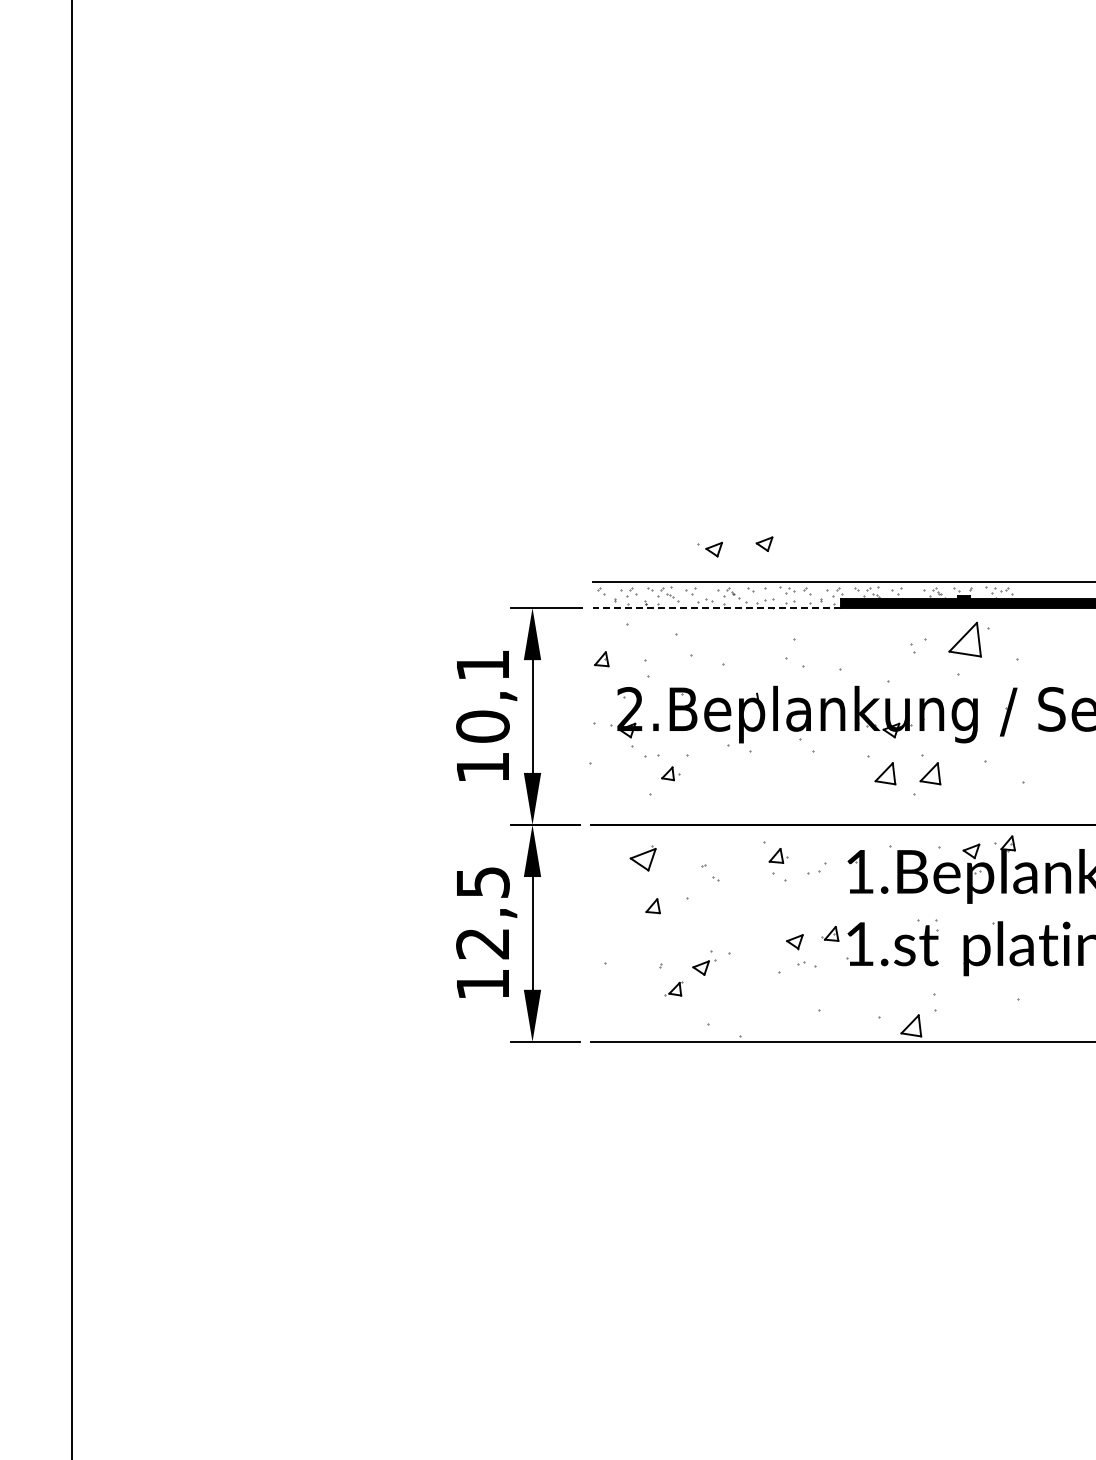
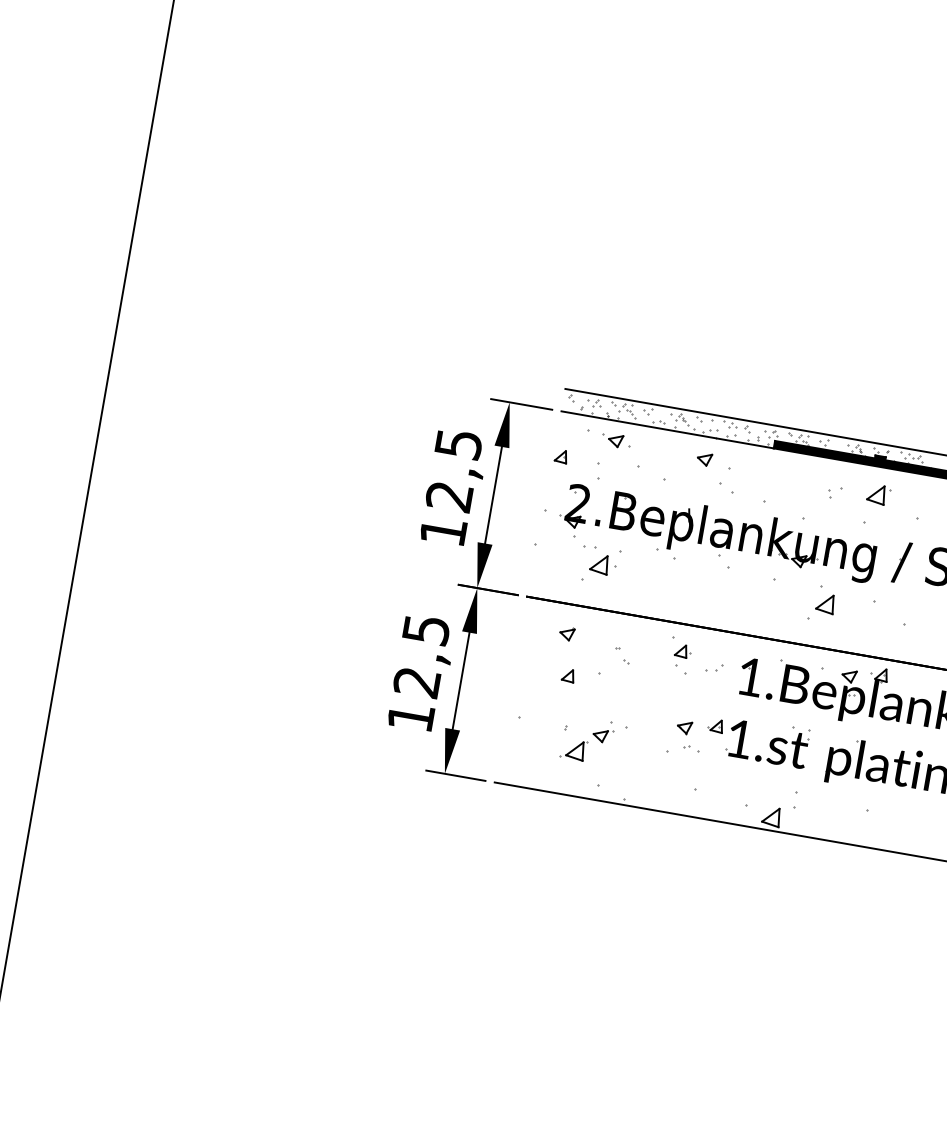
part: (764, 543) -> (704, 458), moved
part: (709, 549) -> (611, 439), moved
line: (716, 608) -> (667, 430), dashed -> solid
part: (968, 639) -> (878, 494), size x0.62
text: (482, 696) -> (453, 470), 10,1 -> 12,5
part: (670, 773) -> (603, 564), size x1.67
part: (885, 773) -> (787, 596), removed
part: (643, 858) -> (567, 633), size x0.62
part: (673, 988) -> (573, 749), size x1.67

